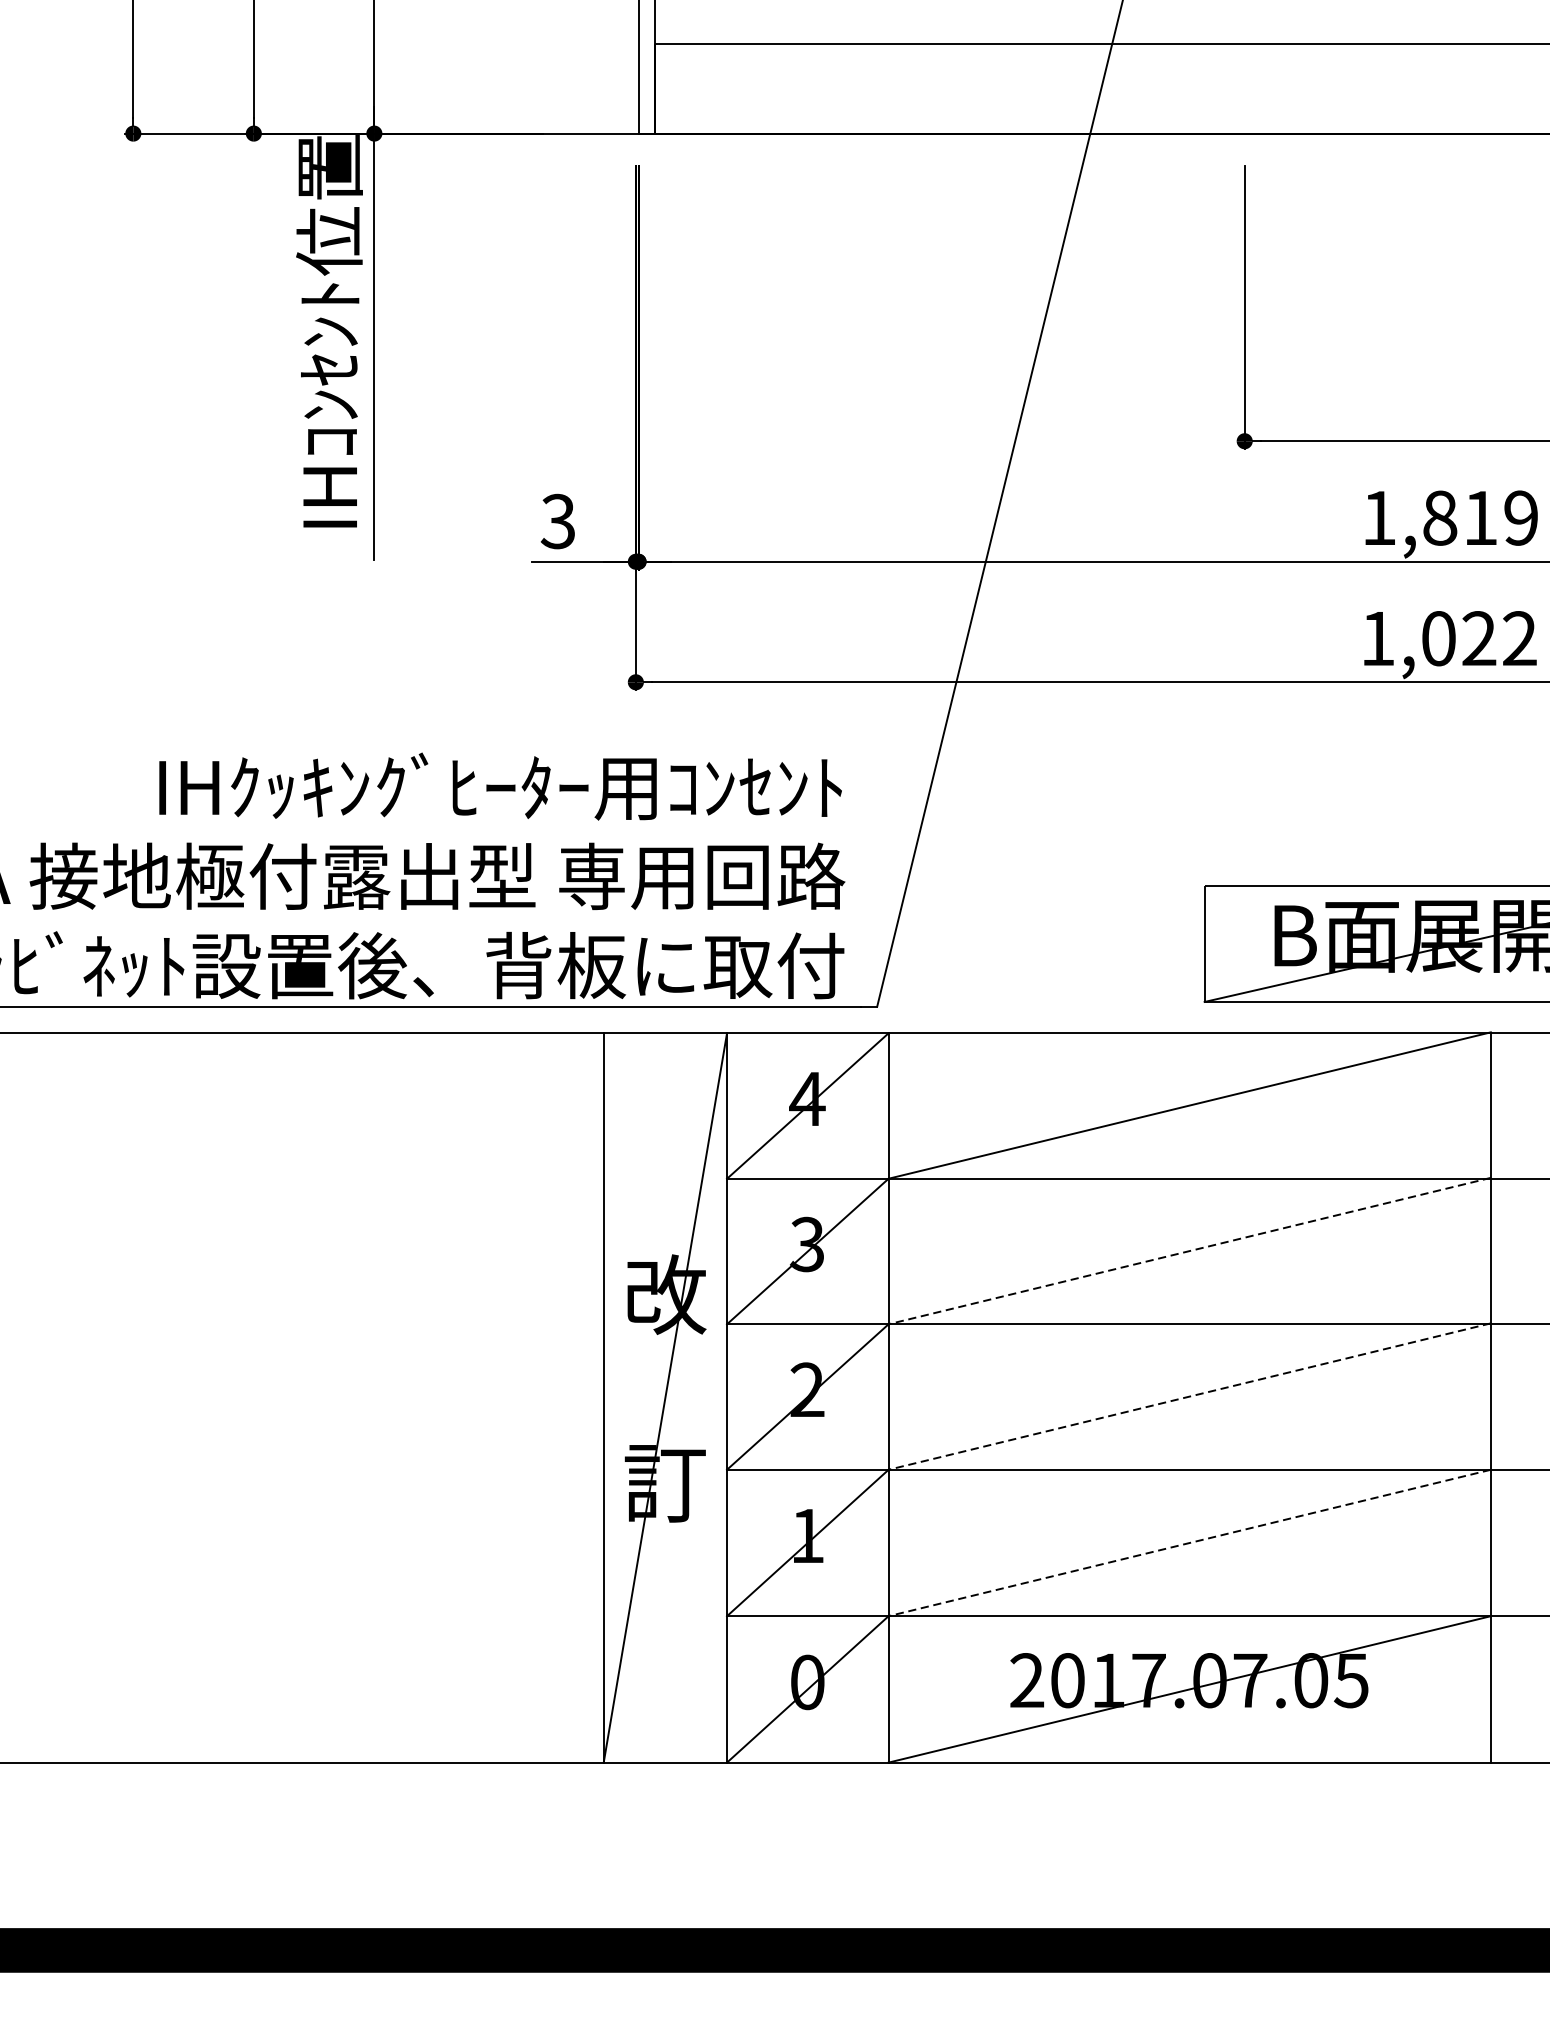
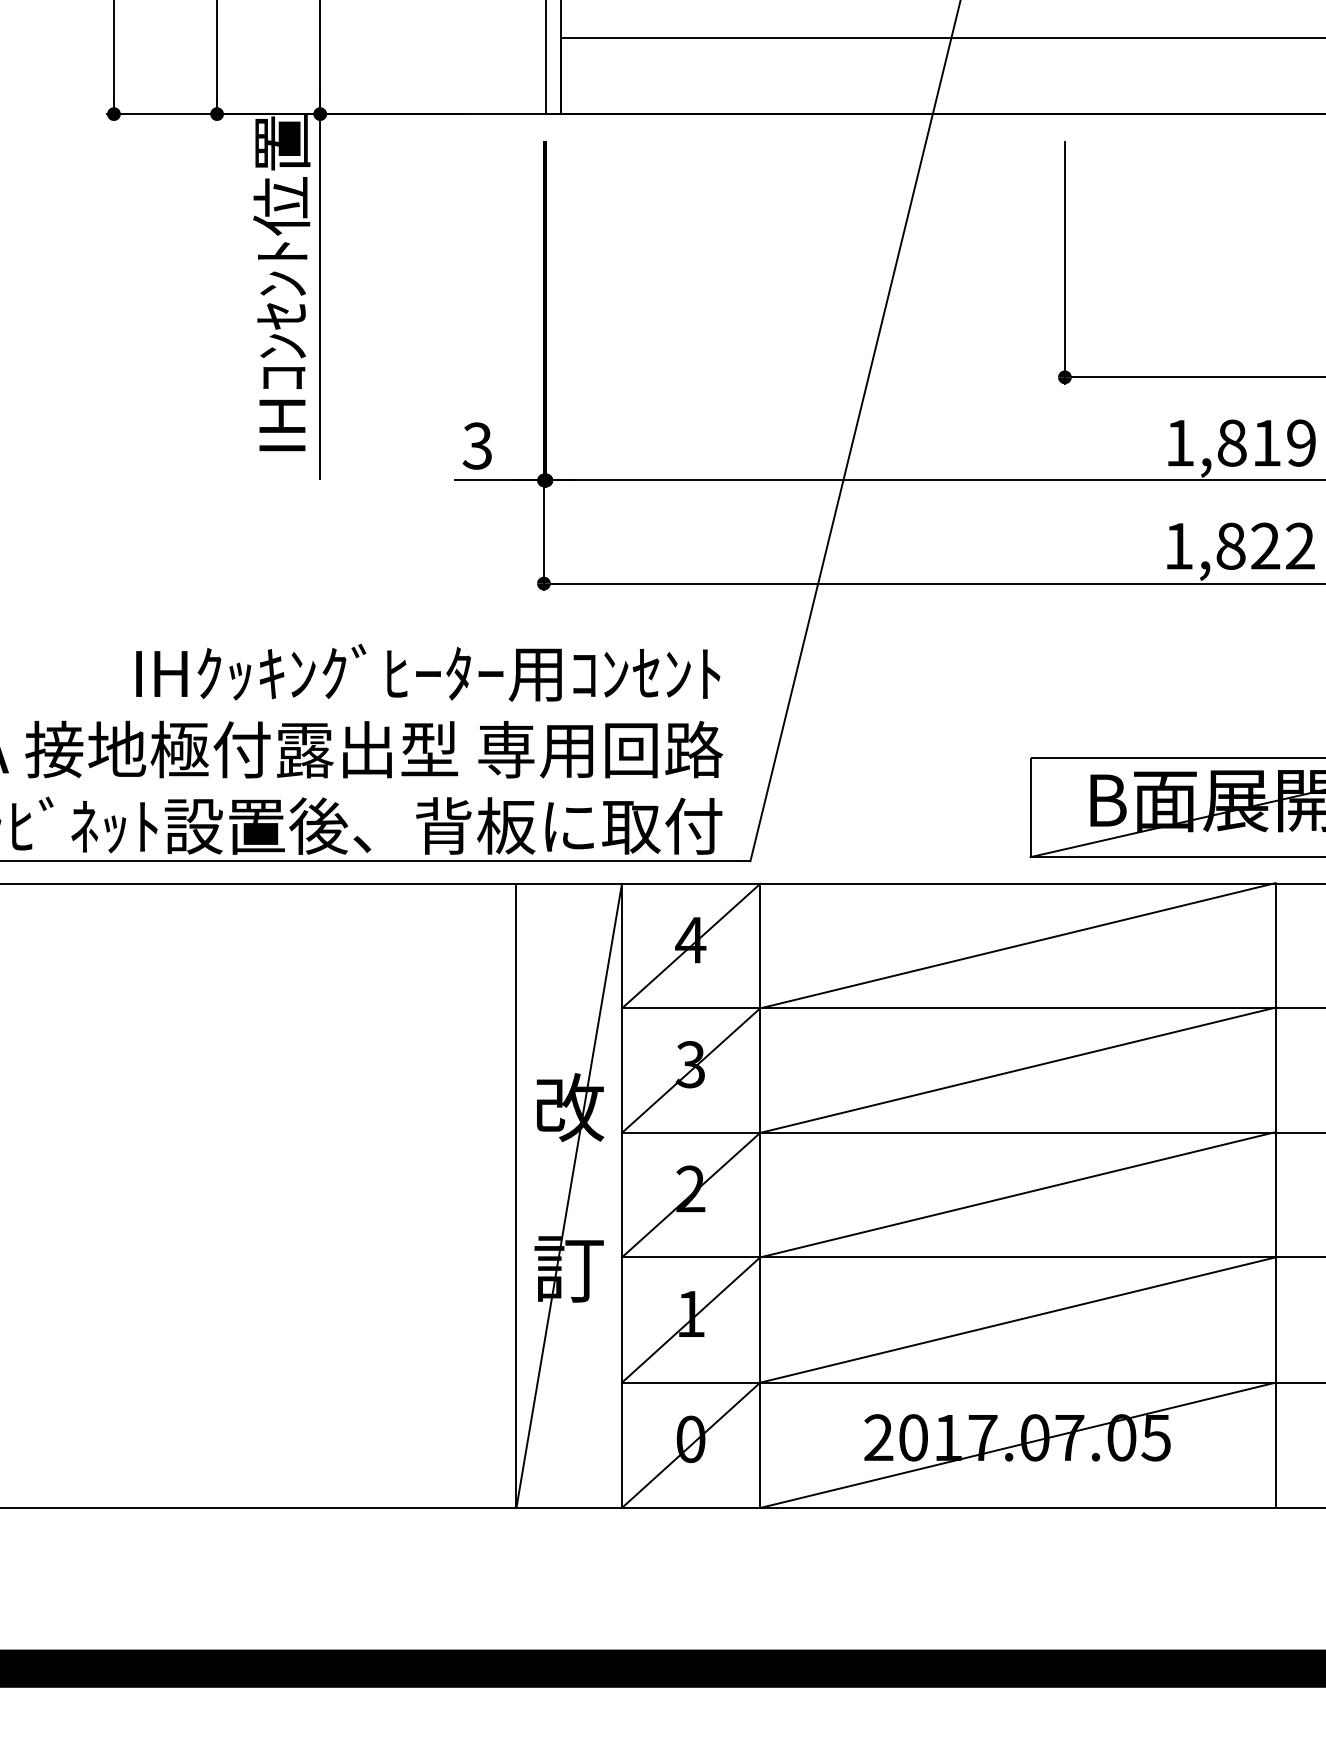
text: (1438, 637) -> (1230, 545), 1,022 -> 1,822
line: (1189, 1251) -> (1017, 1070), dashed -> solid
line: (1189, 1396) -> (1017, 1194), dashed -> solid
line: (1189, 1543) -> (1017, 1320), dashed -> solid

